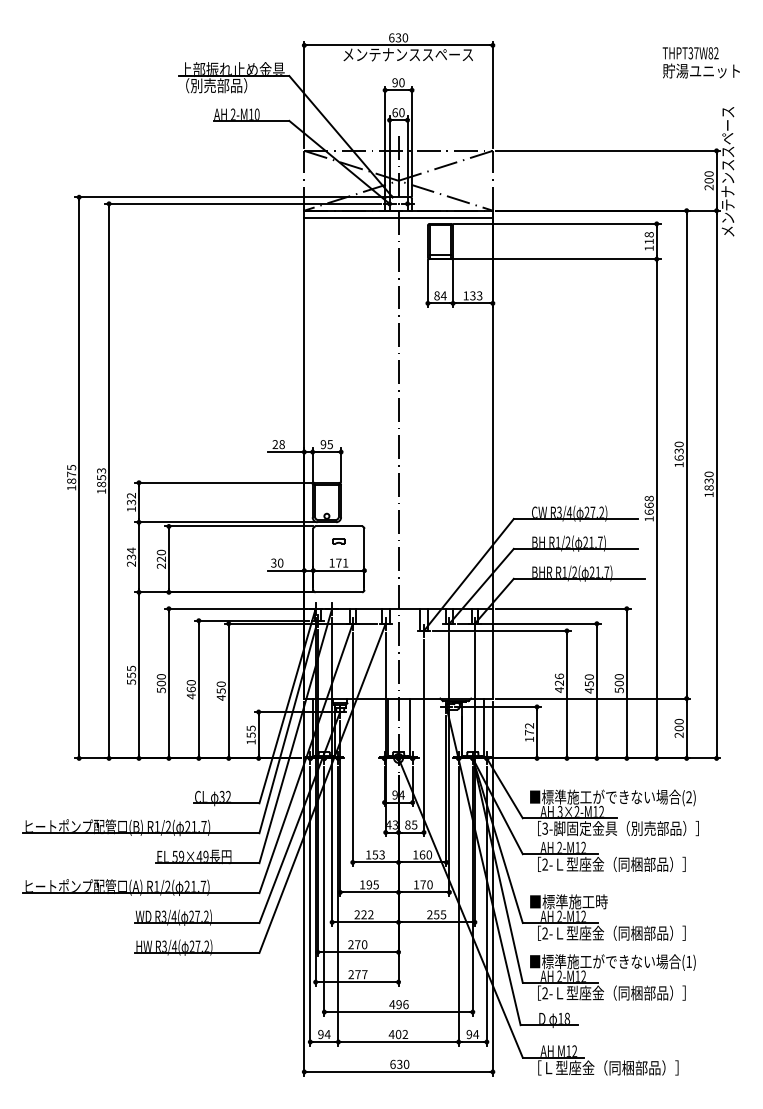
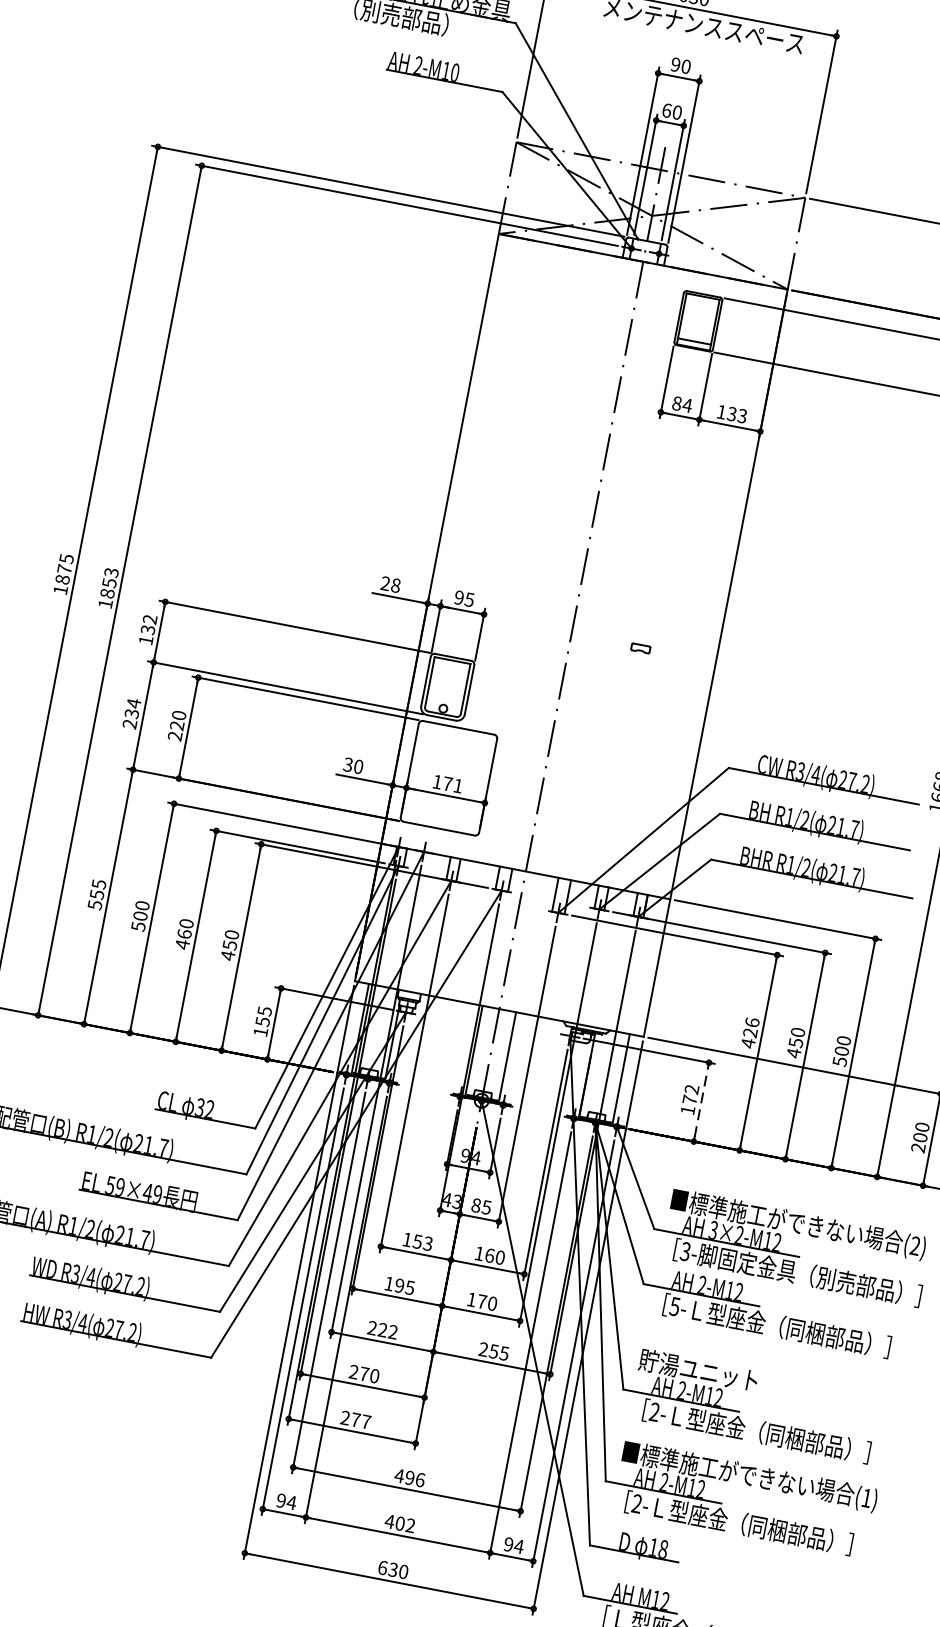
line: (398, 218) -> (640, 273), removed
part: (338, 541) -> (640, 648), moved
line: (537, 732) -> (702, 1102), solid -> dashed
text: (545, 864) -> (675, 1306), 2- -> 5-
text: (568, 901) -> (699, 1370), ■標準施工時 -> 貯湯ユニット

